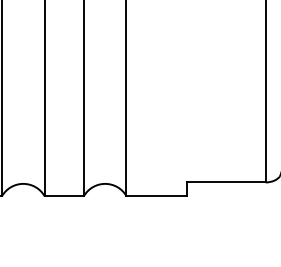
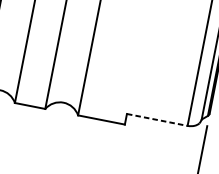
line: (226, 182) -> (157, 119), solid -> dashed

